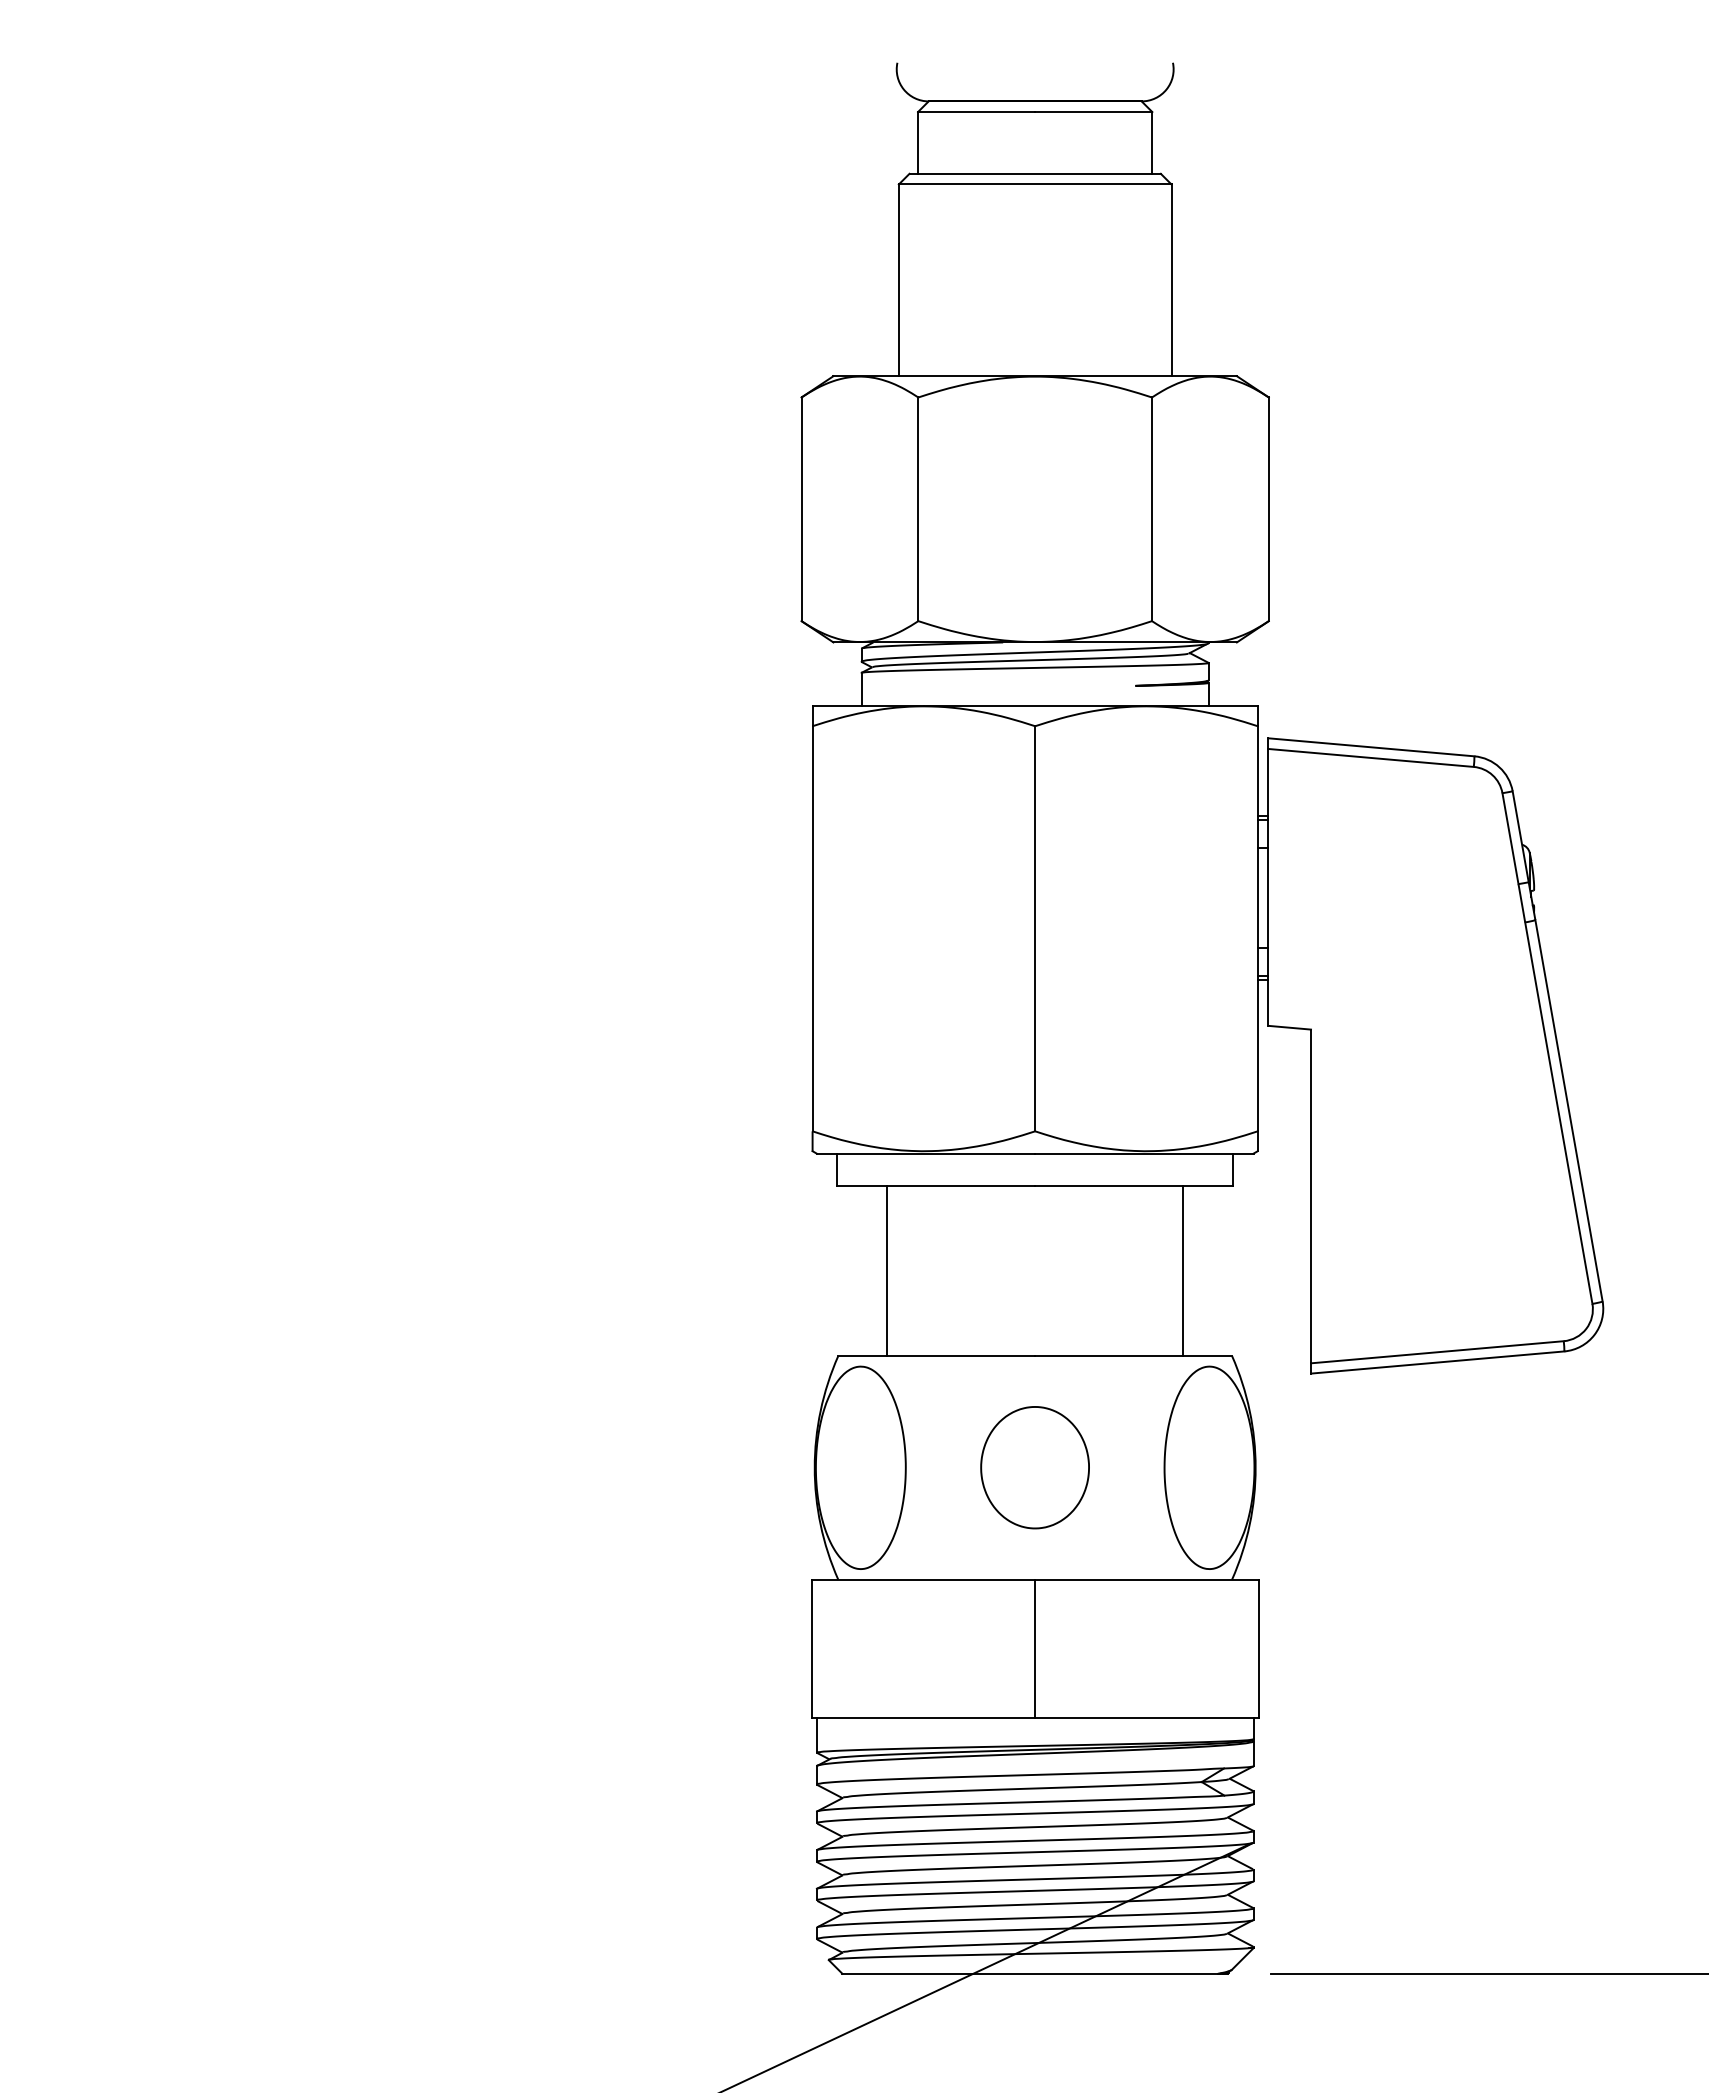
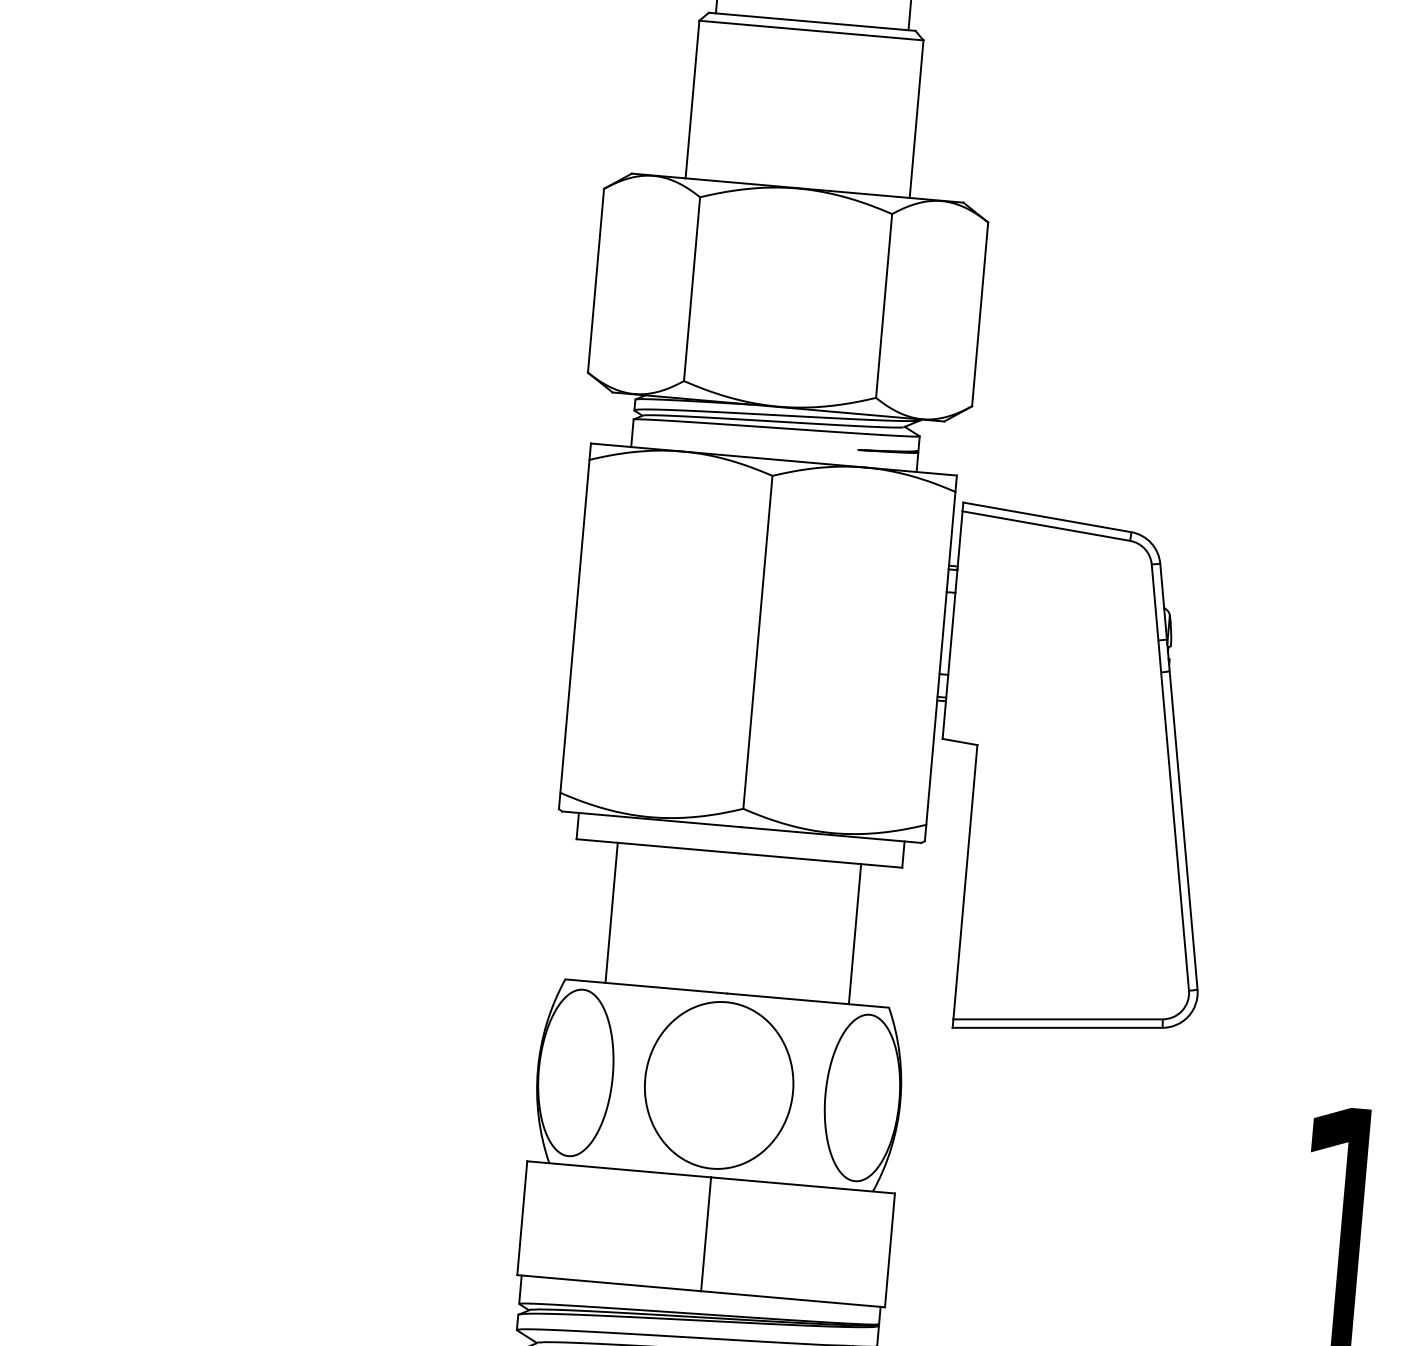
part: (1034, 1467) -> (718, 1085), size x1.67

